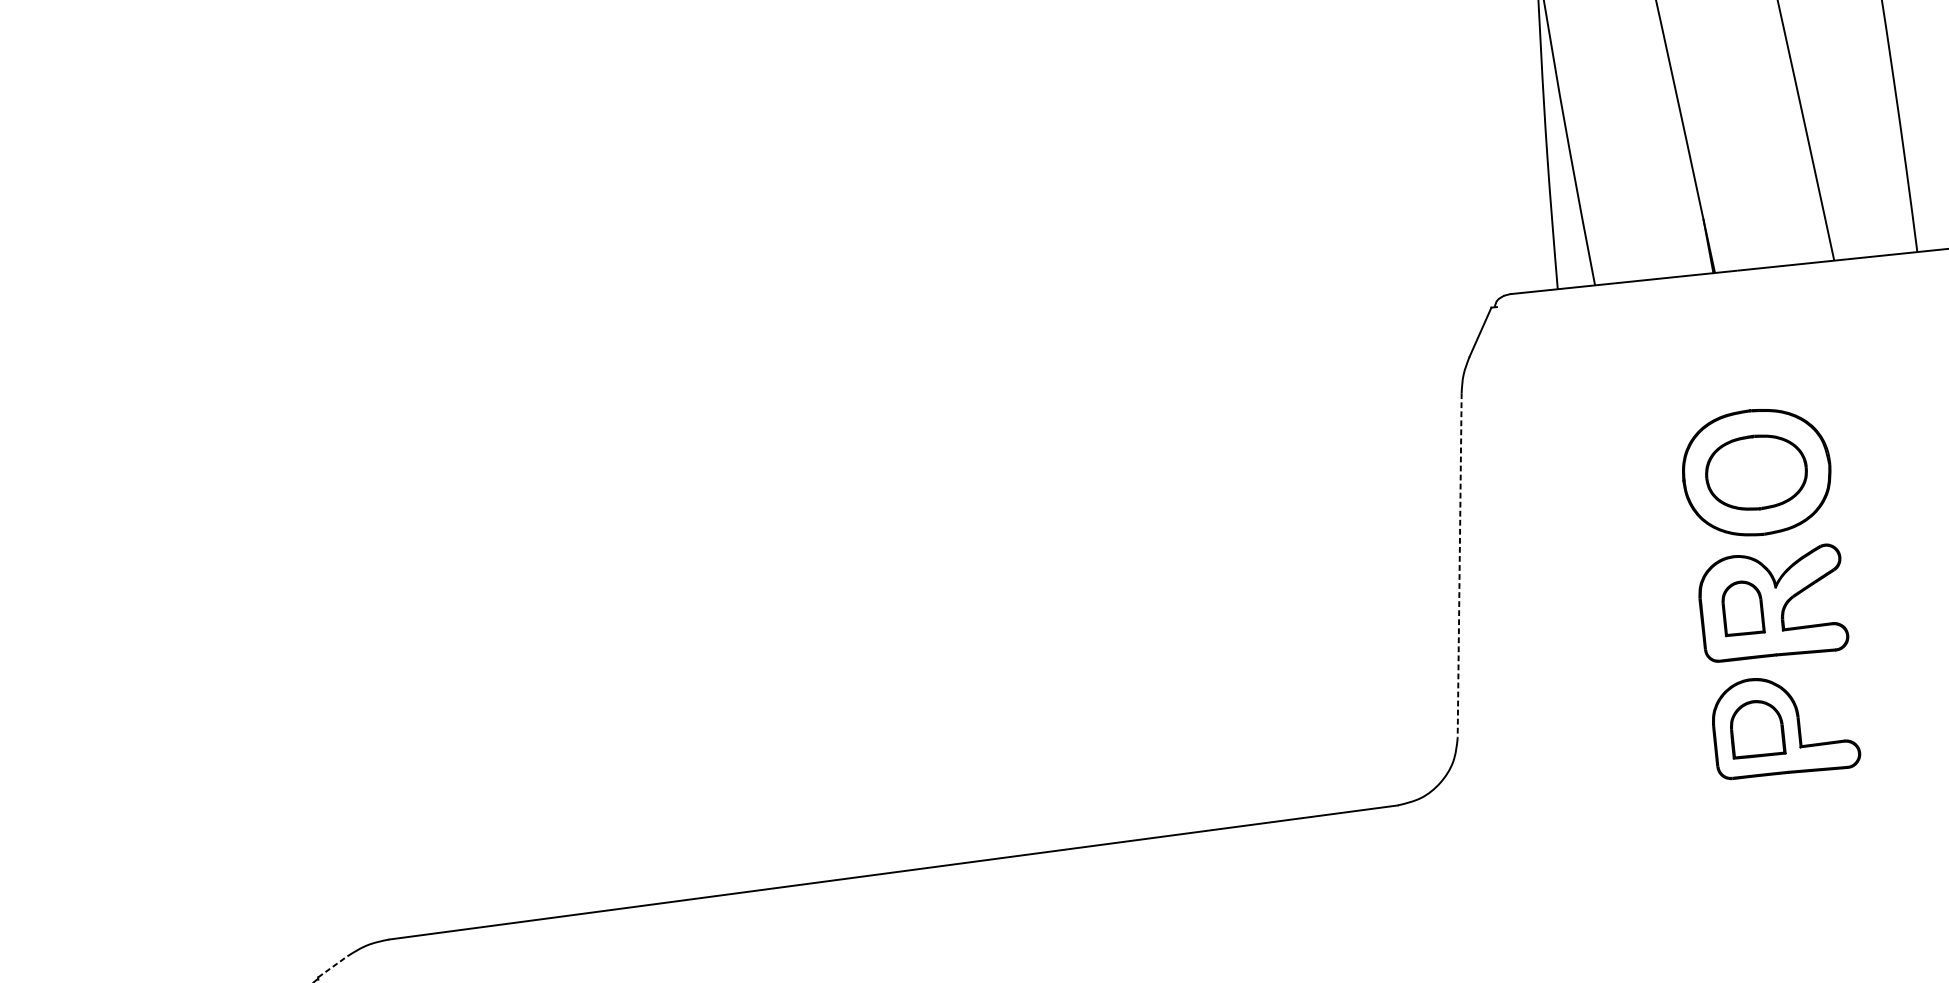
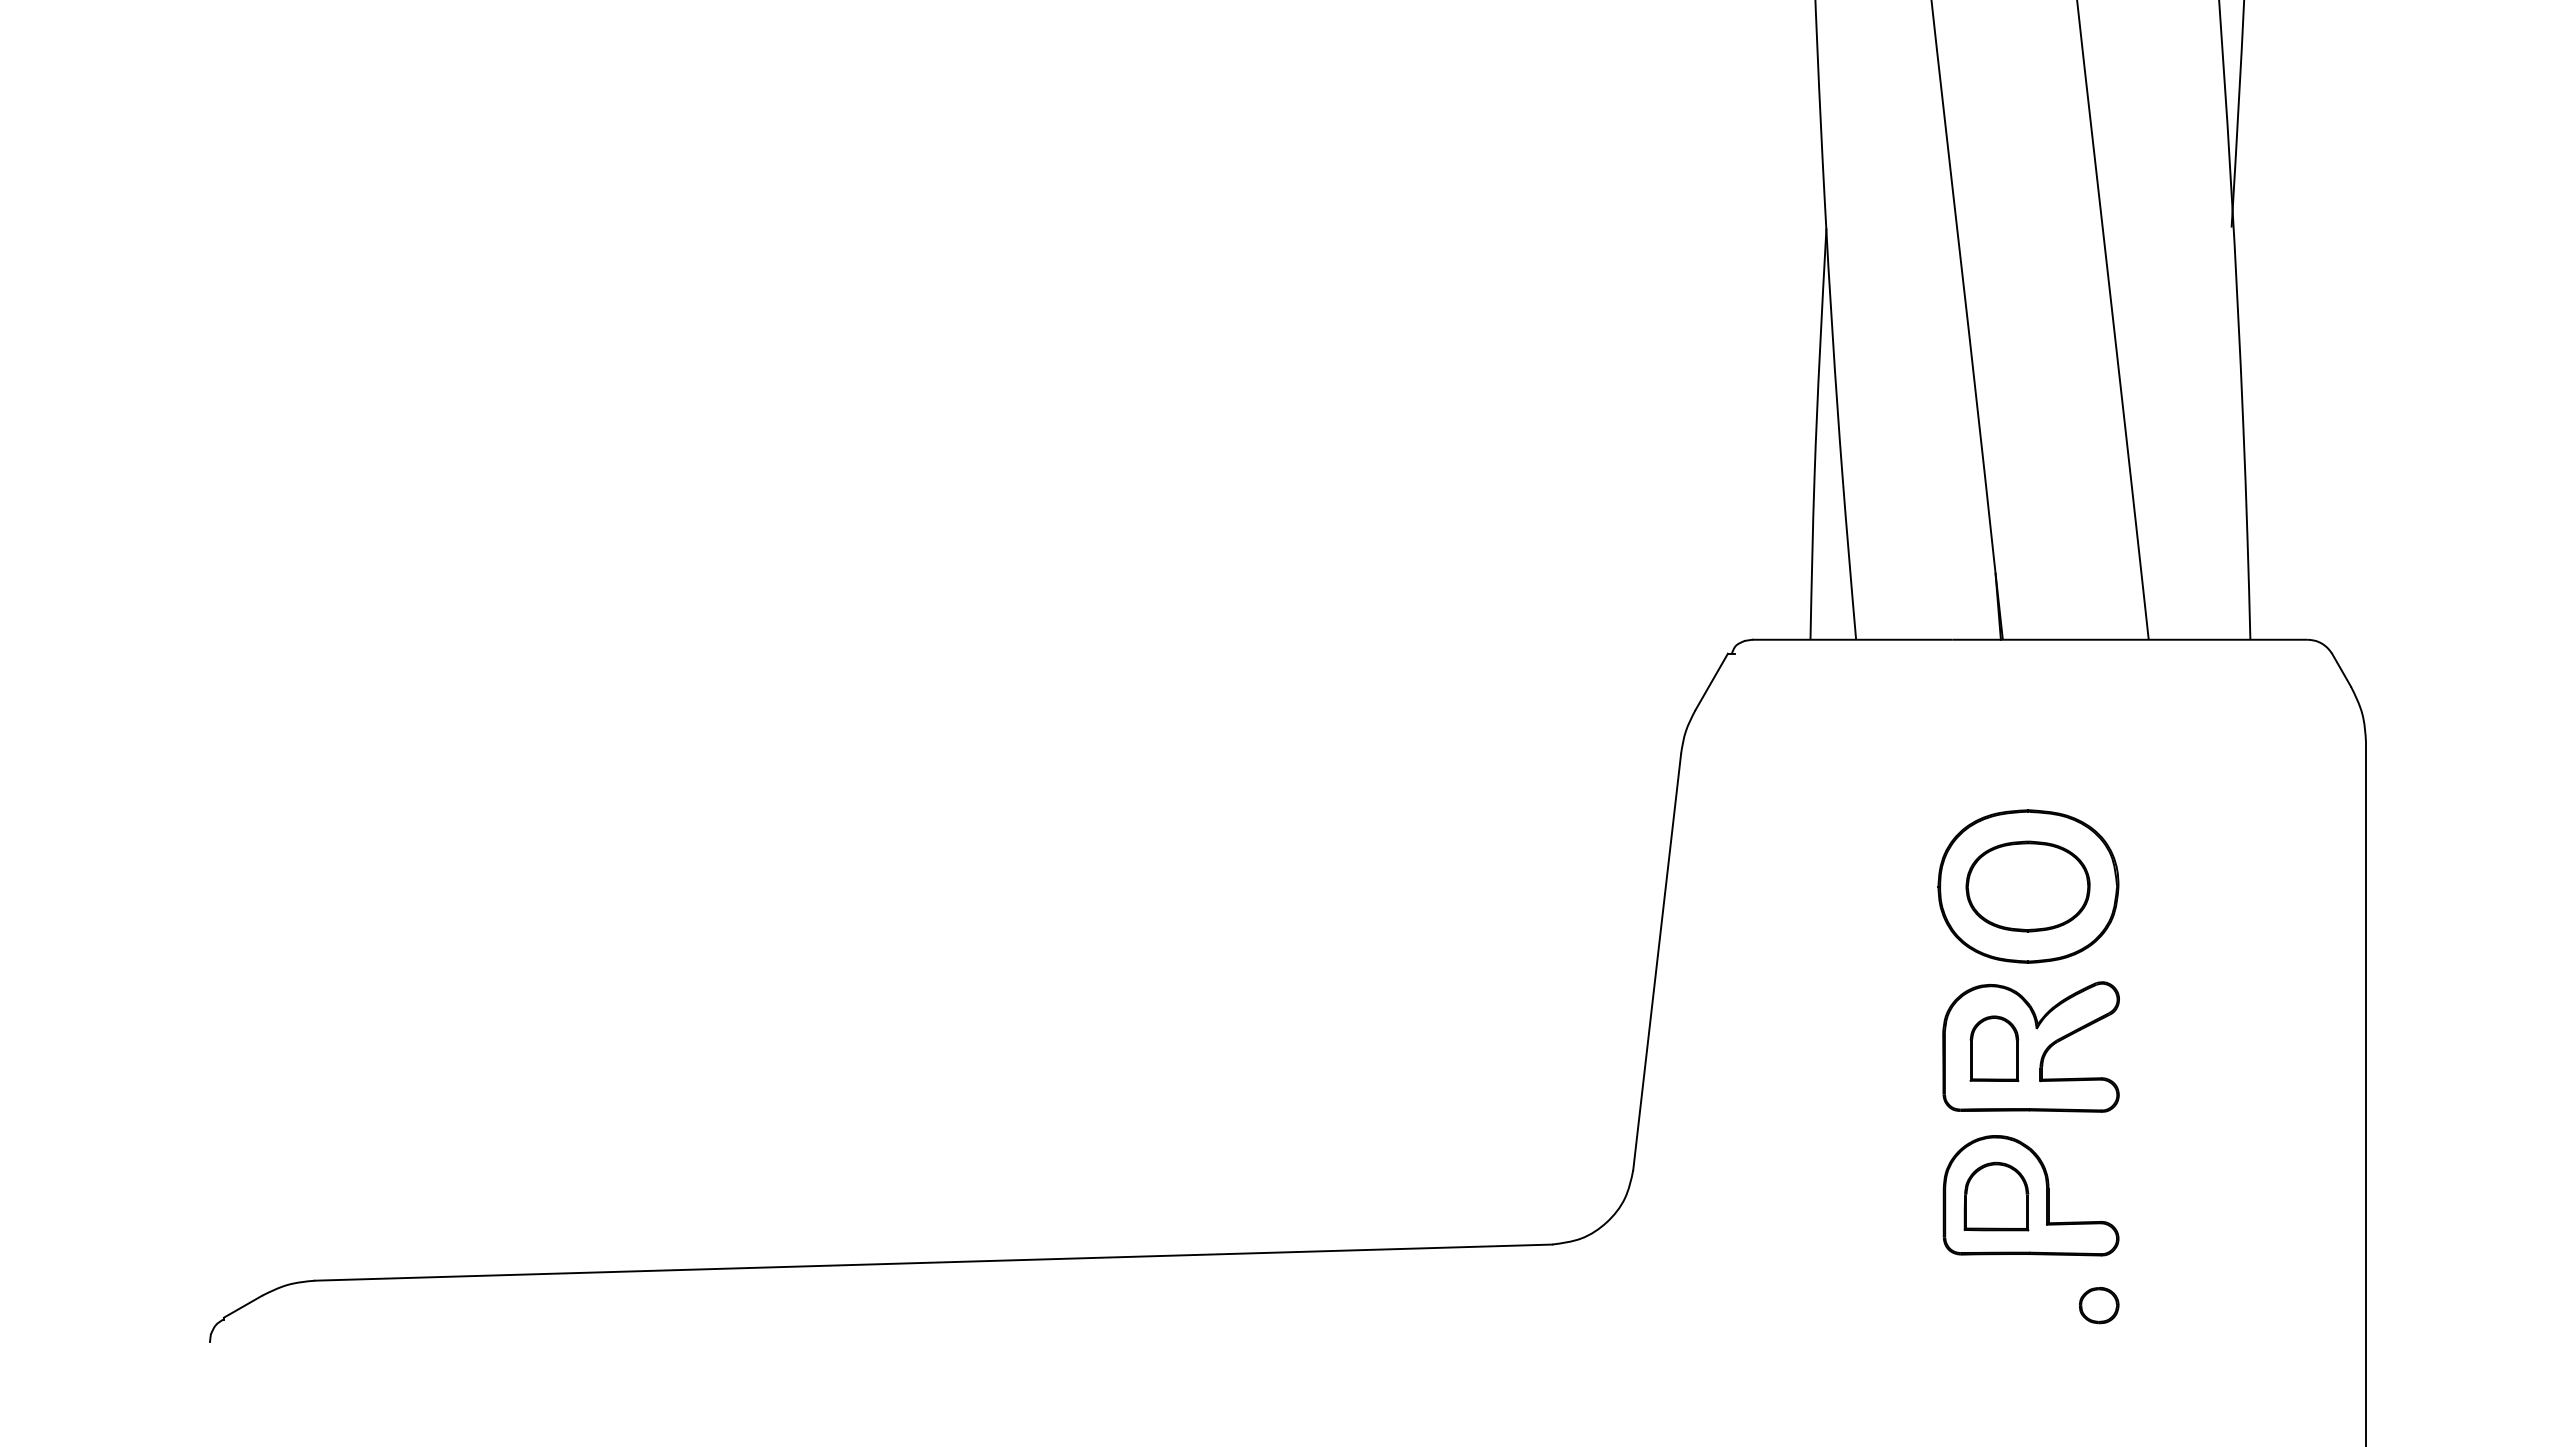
line: (1459, 565) -> (1657, 961), dashed -> solid
part: (1850, 809) -> (2099, 1305), added
line: (333, 966) -> (243, 1306), dashed -> solid

